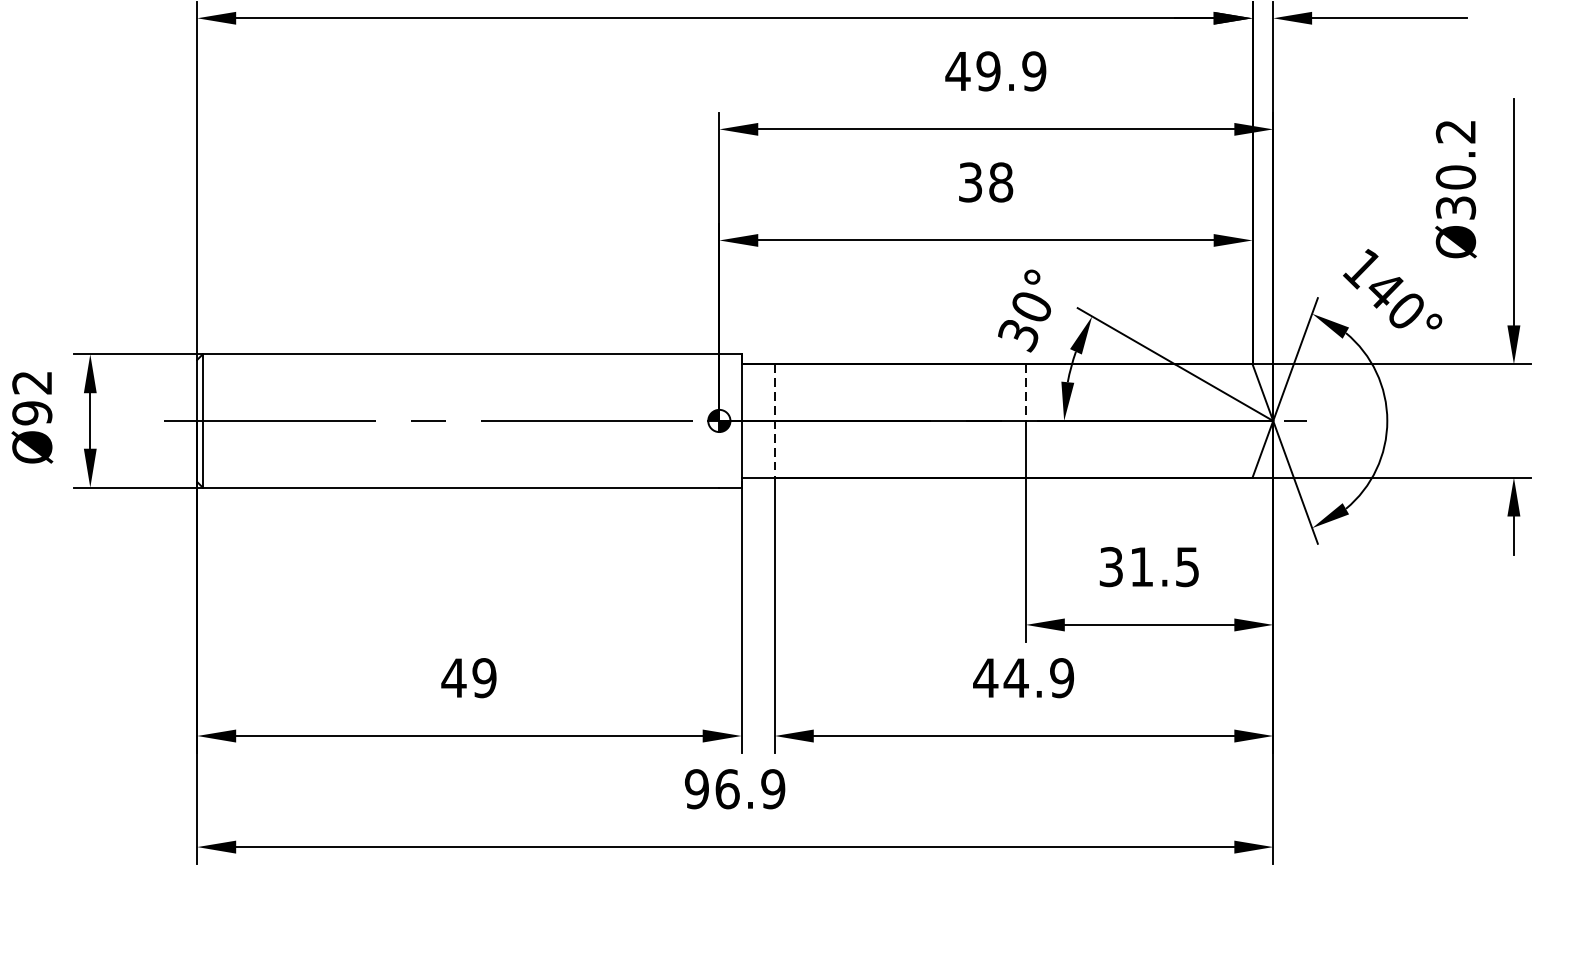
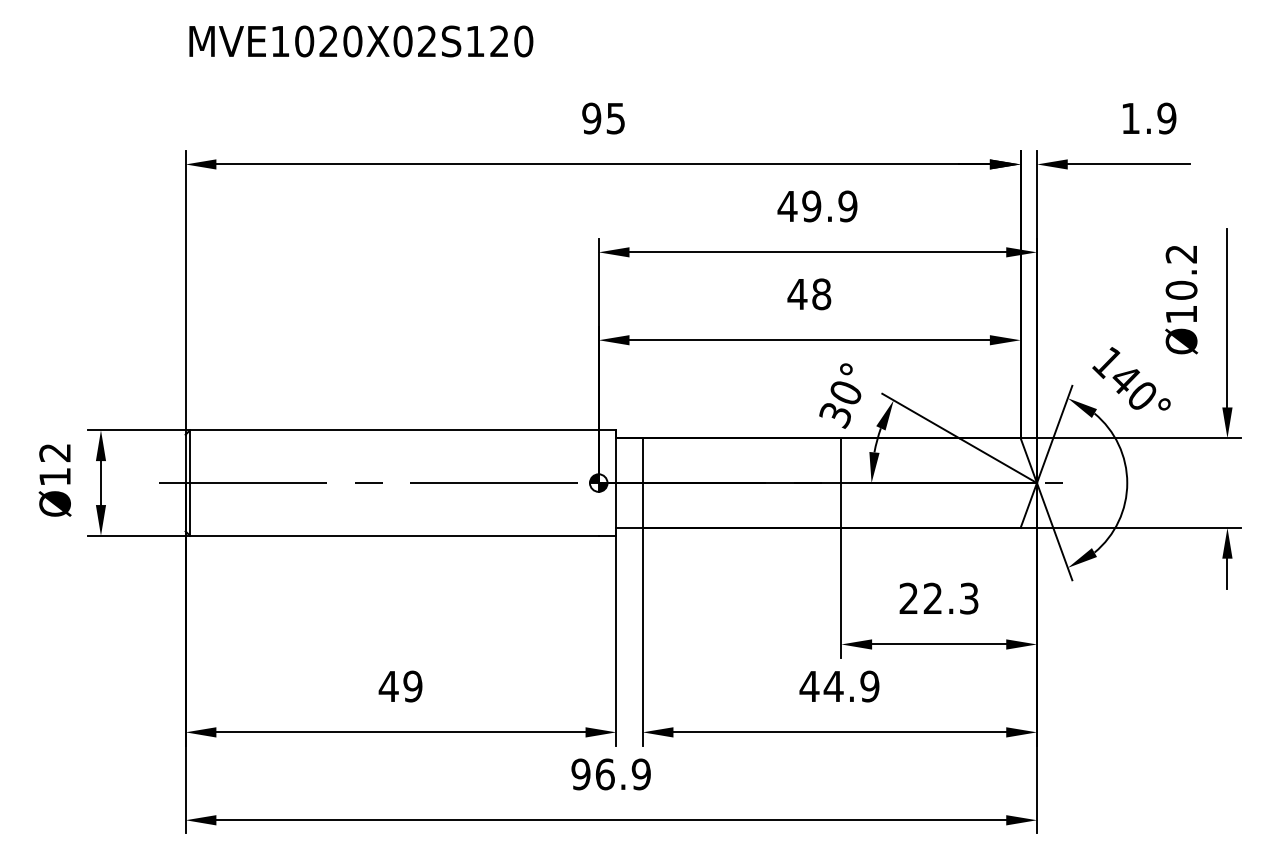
text: (970, 182) -> (797, 294), 38 -> 48
text: (1455, 207) -> (1181, 314), Ø30.2 -> Ø10.2
line: (1026, 393) -> (841, 461), dashed -> solid
text: (31, 412) -> (54, 476), Ø92 -> Ø12
line: (774, 421) -> (642, 483), dashed -> solid
text: (1148, 566) -> (938, 598), 31.5 -> 22.3

